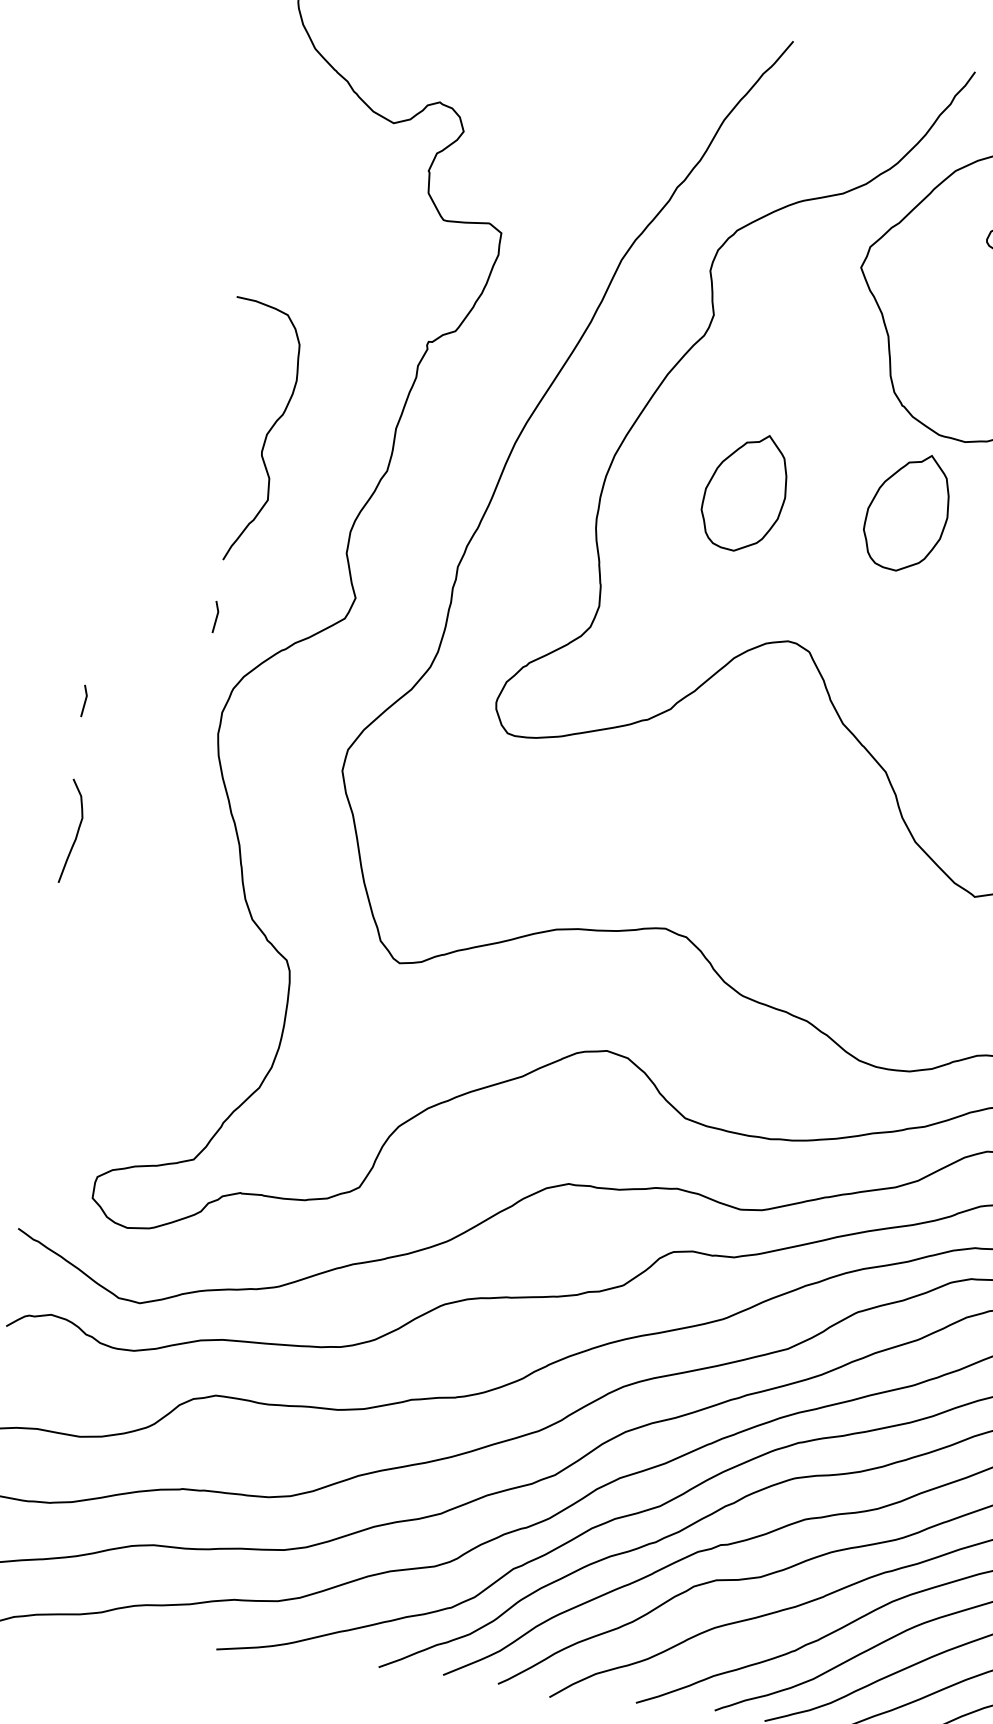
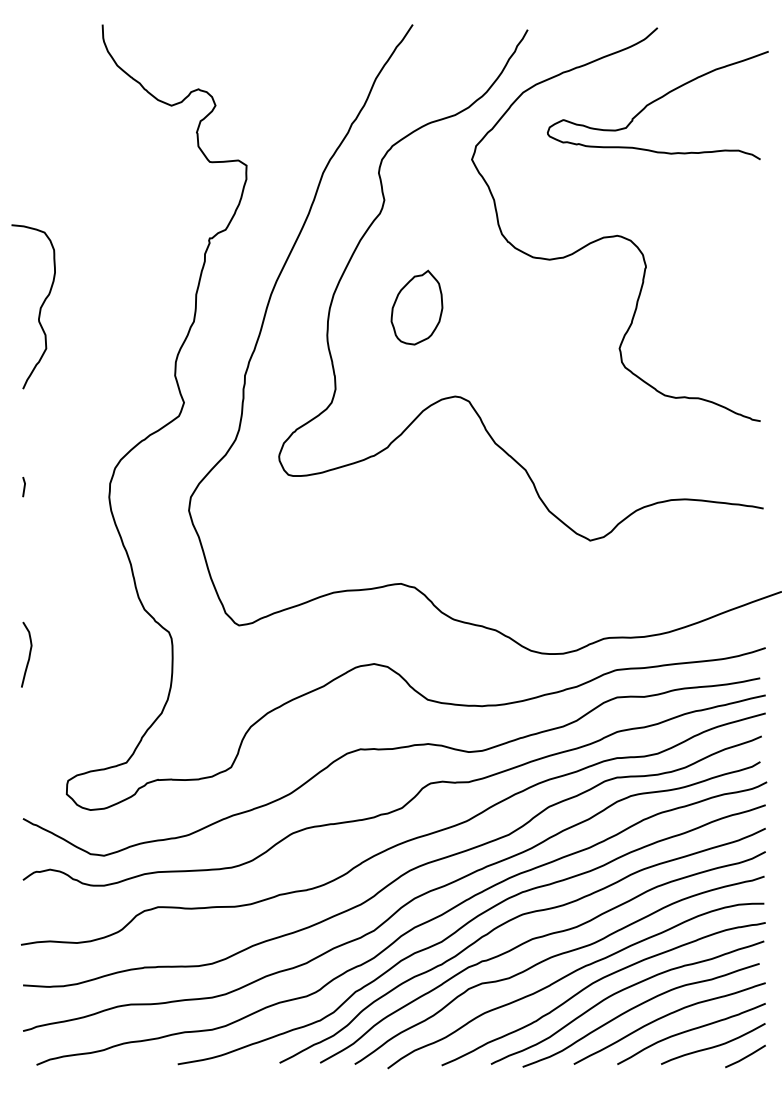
curve: (264, 434) -> (39, 308), moved
part: (906, 512) -> (518, 307), removed
line: (215, 617) -> (98, 425), removed
curve: (75, 833) -> (28, 655), moved

